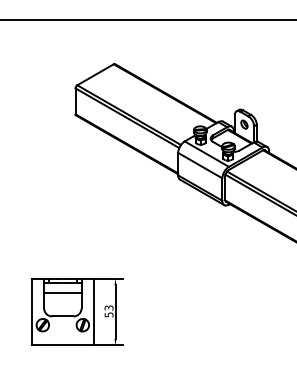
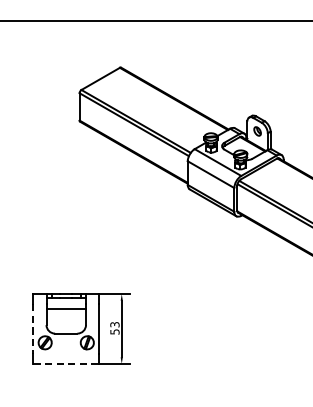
line: (31, 312) -> (33, 329), solid -> dashed
line: (63, 345) -> (66, 364), solid -> dashed

